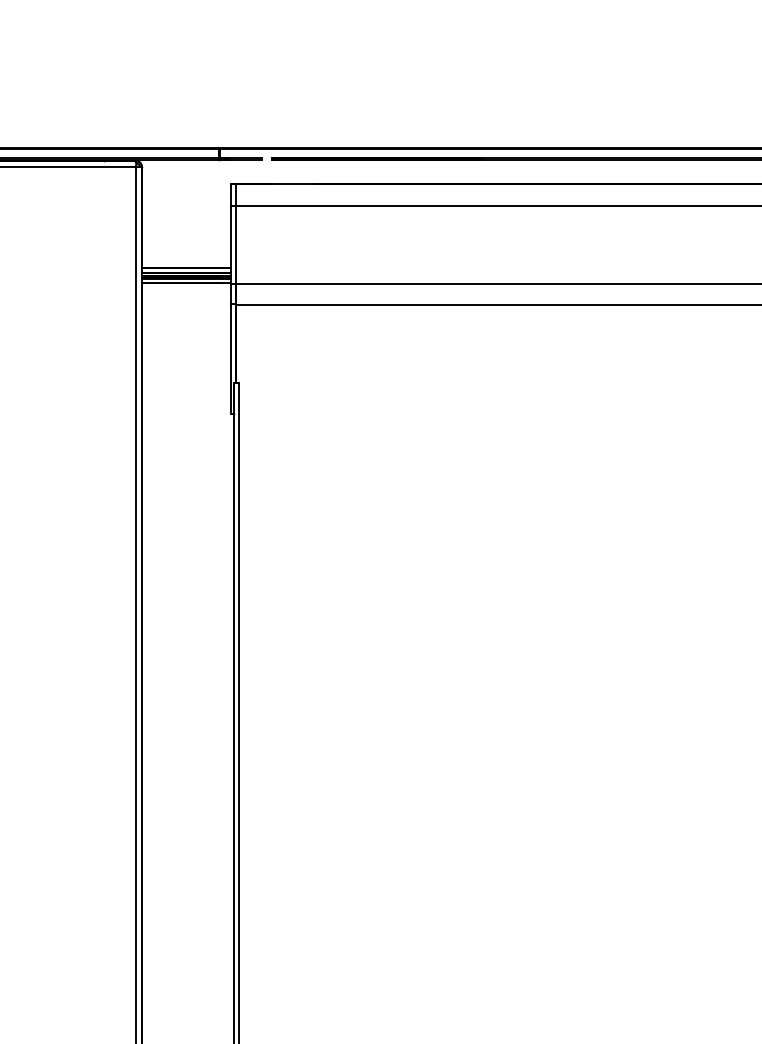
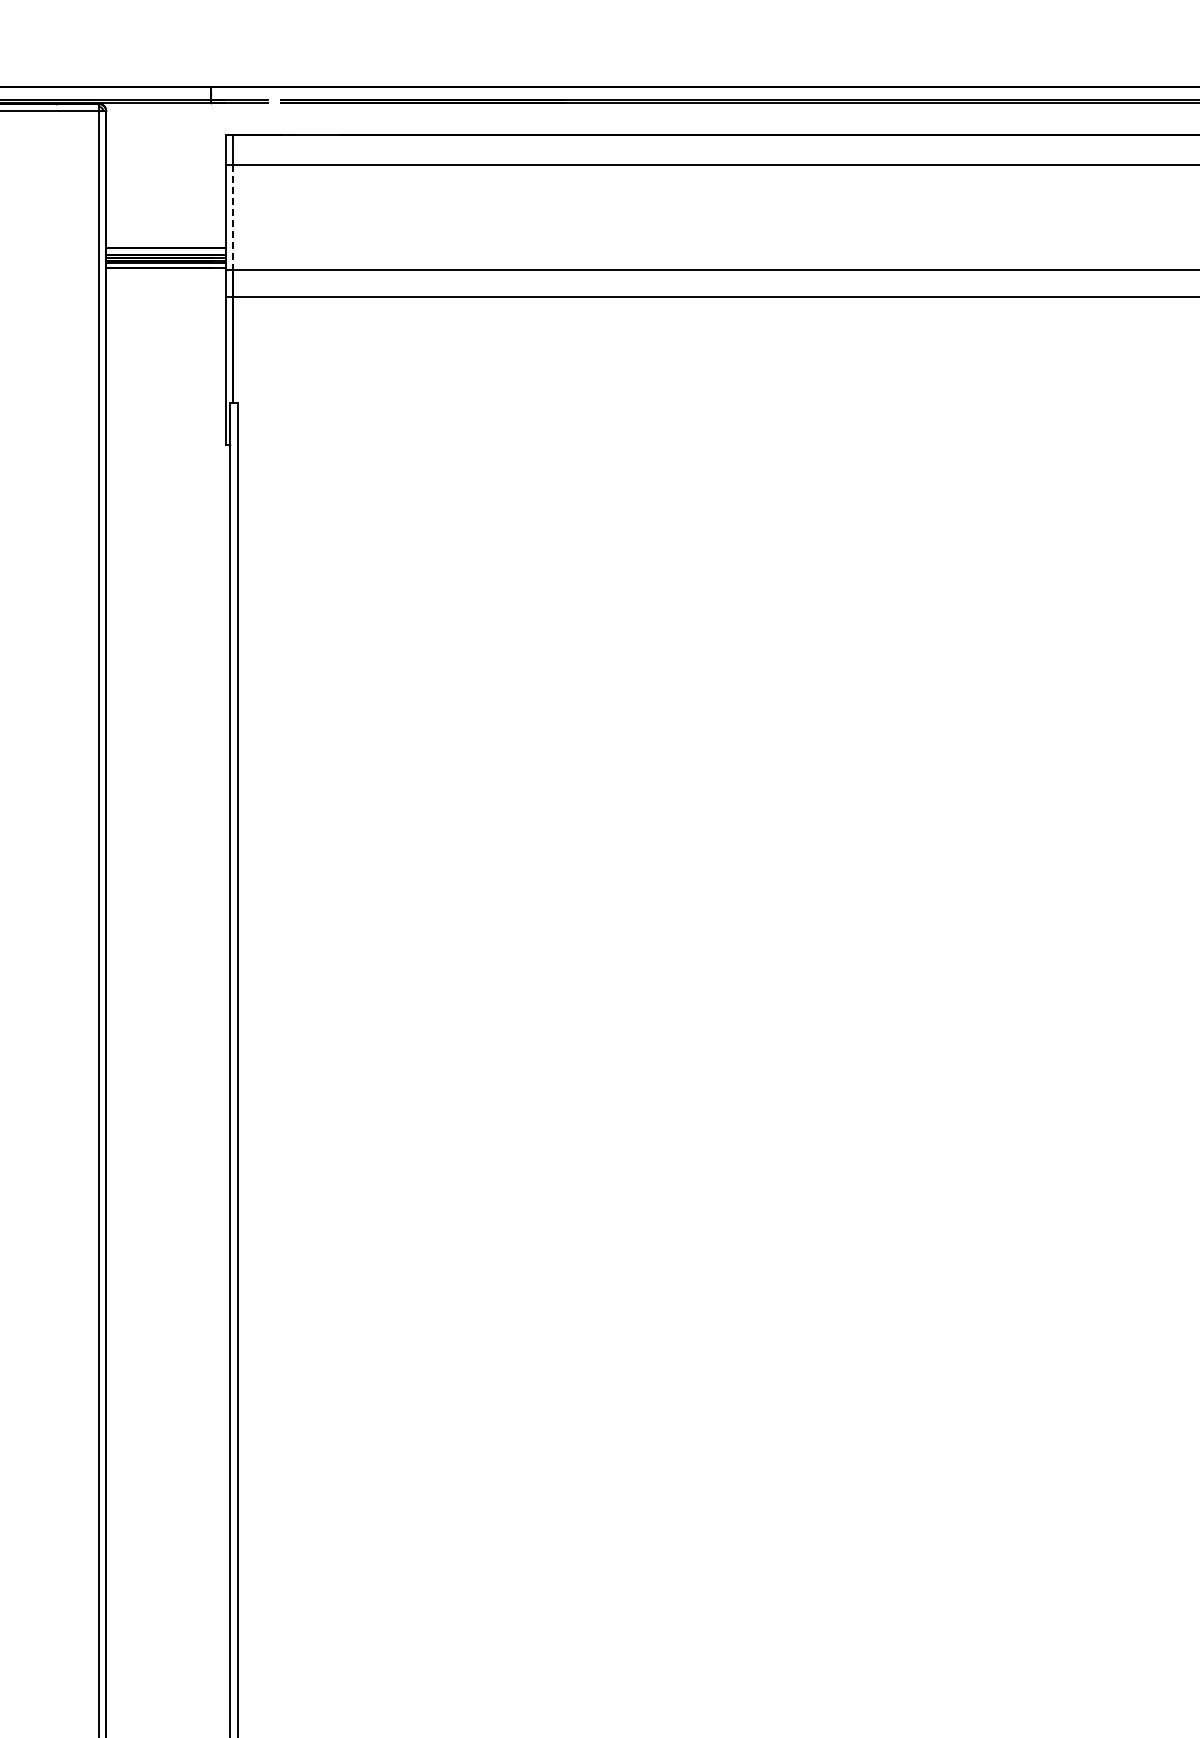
line: (236, 245) -> (233, 217), solid -> dashed

